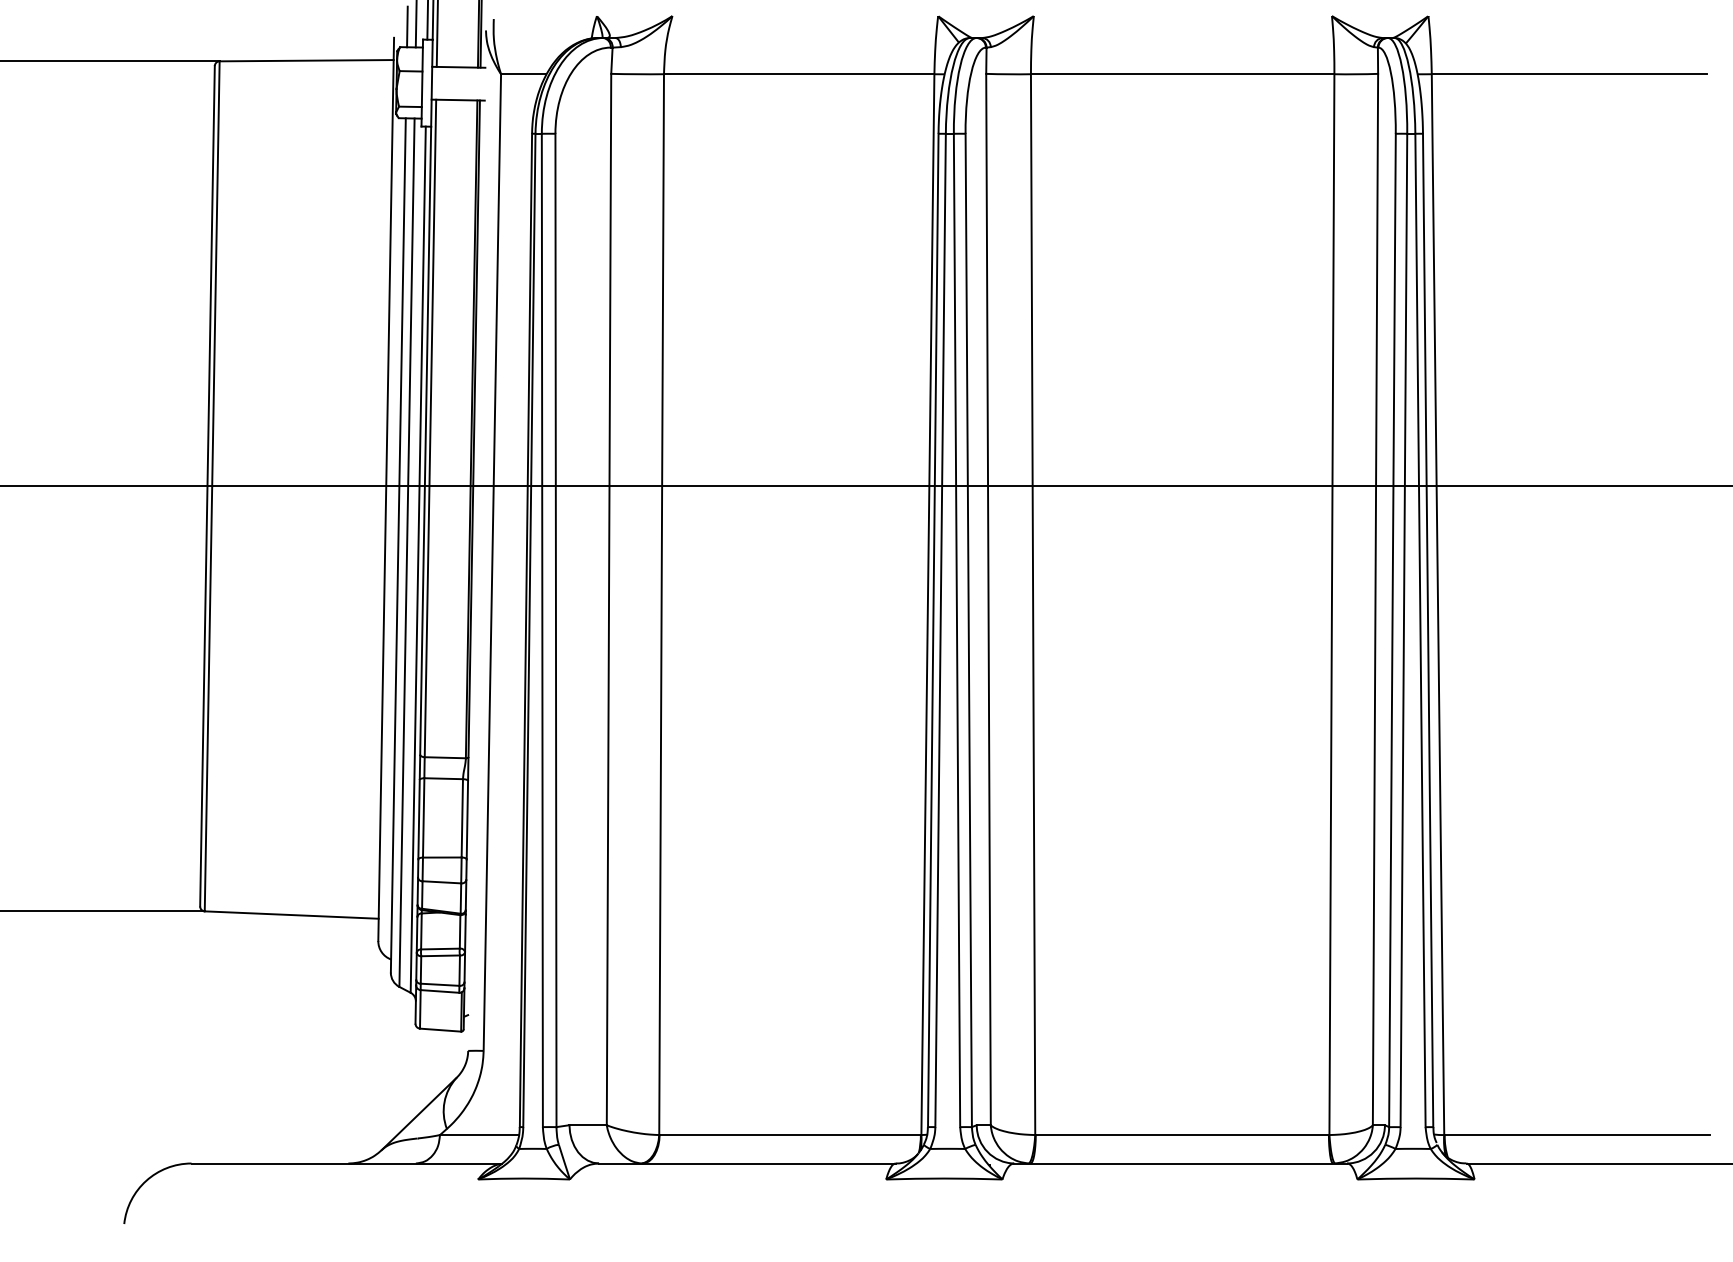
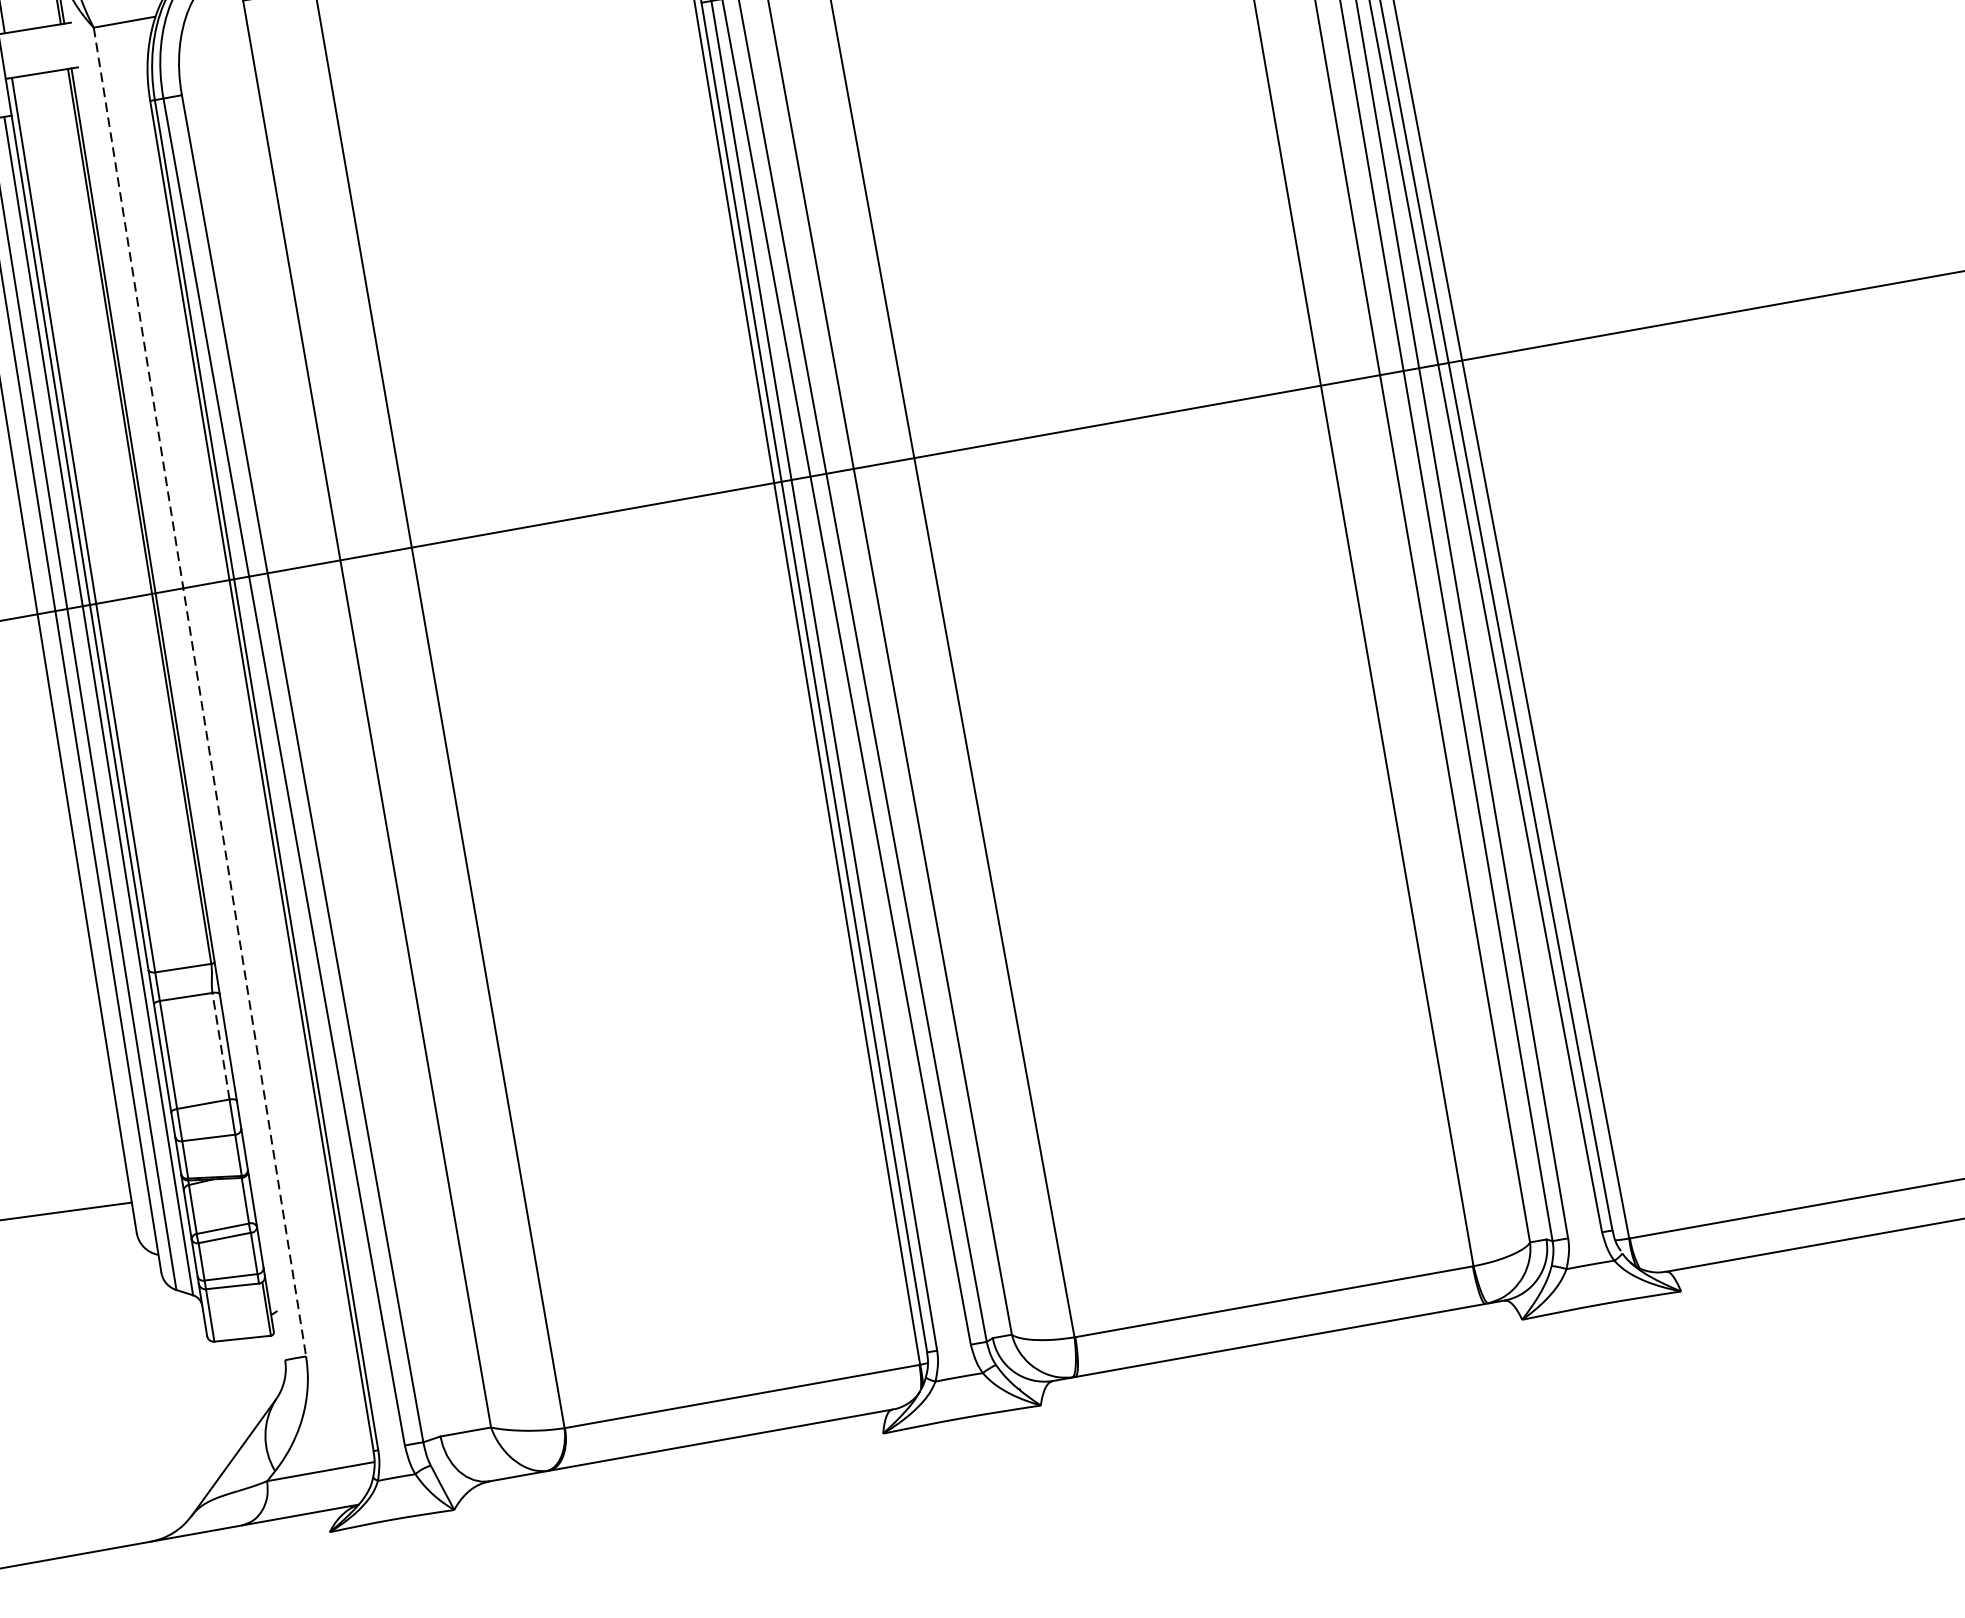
line: (492, 562) -> (200, 691), solid -> dashed
line: (462, 817) -> (221, 1045), solid -> dashed

